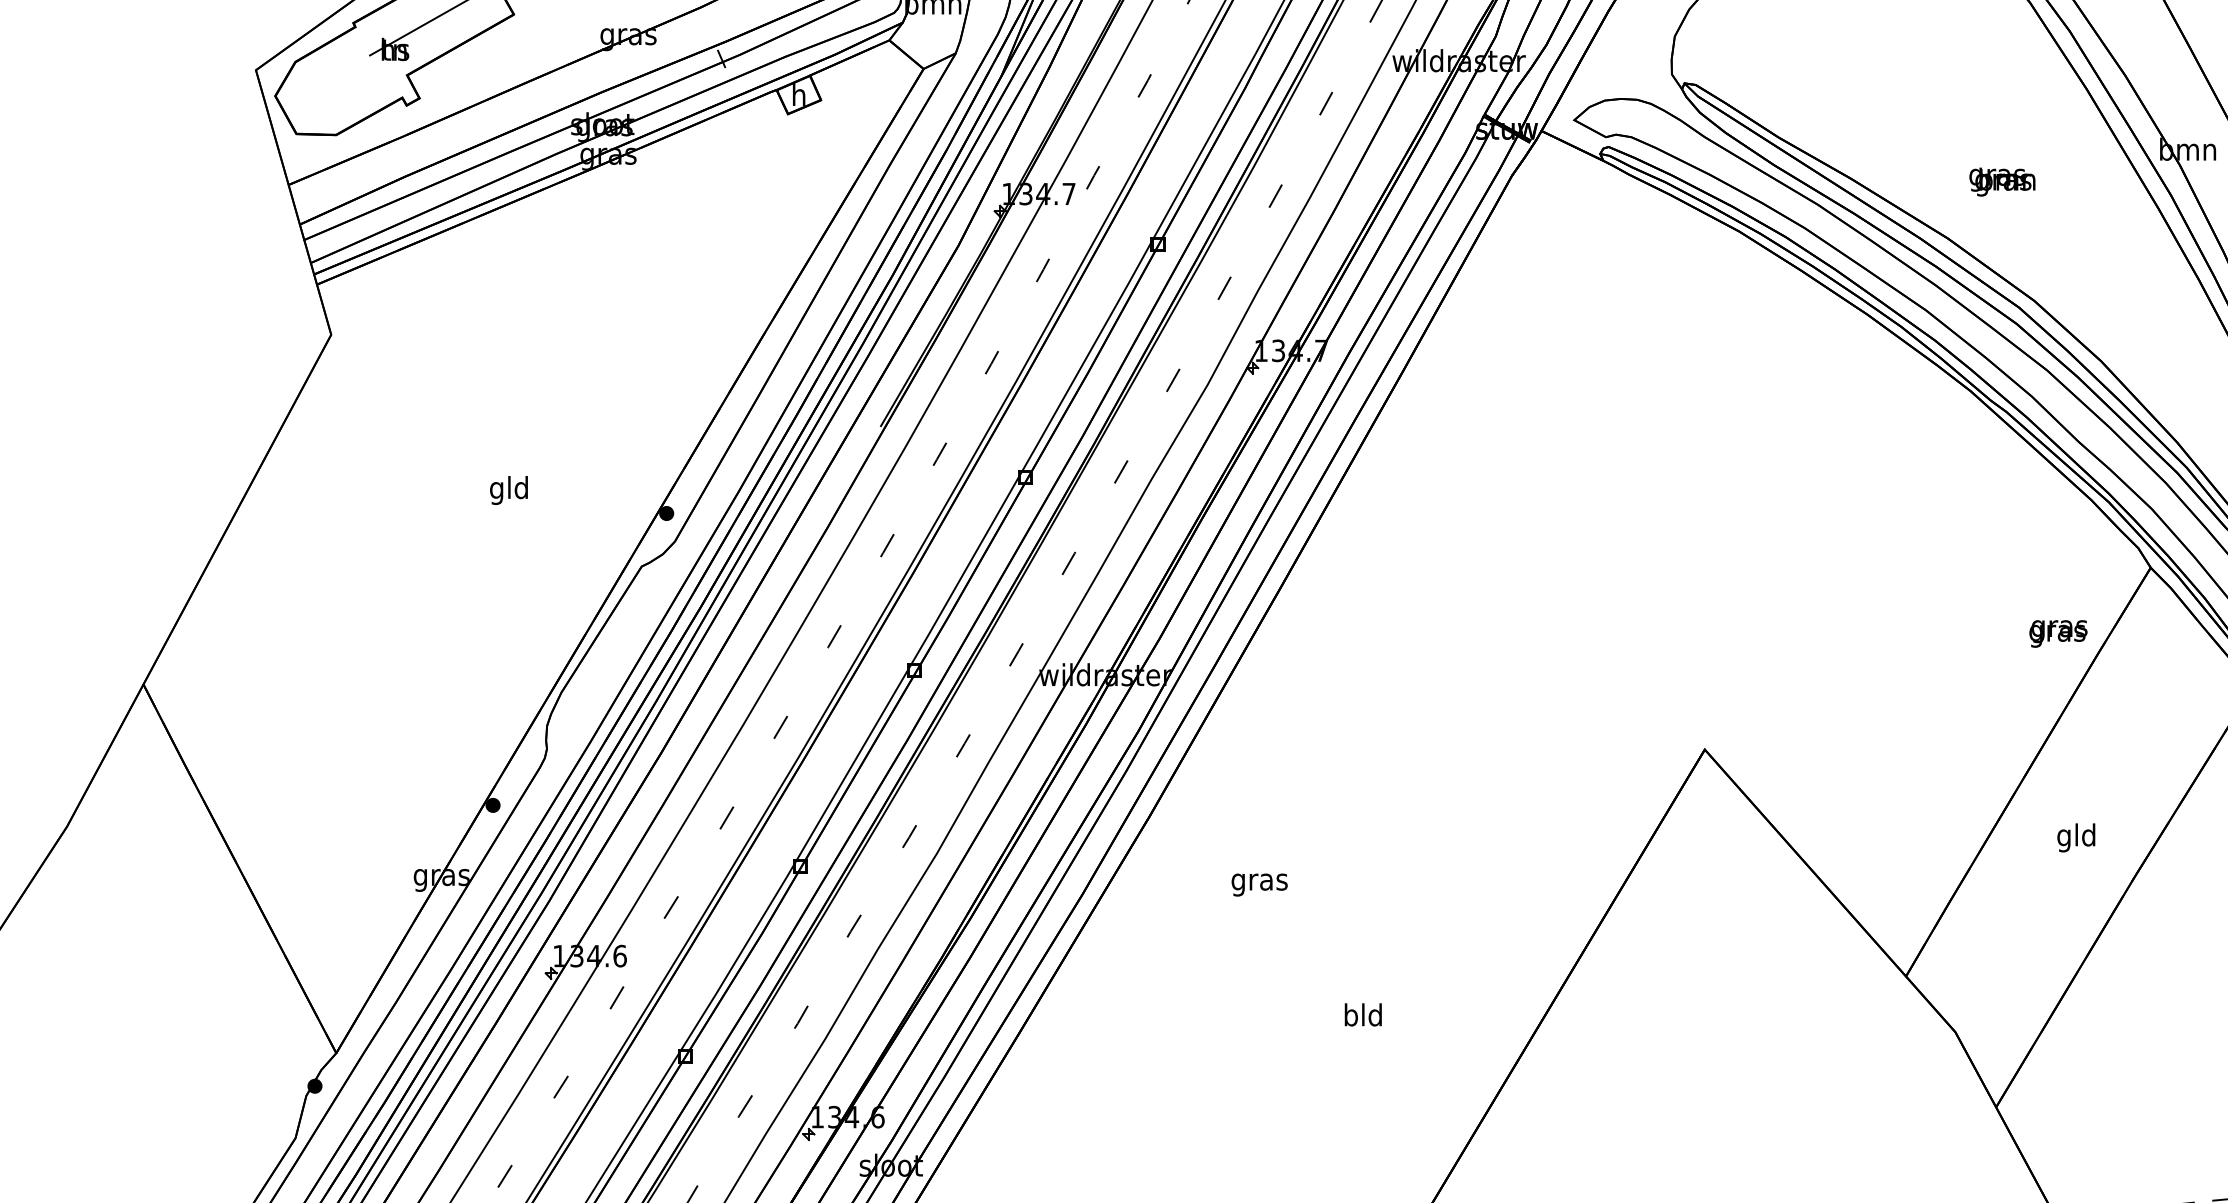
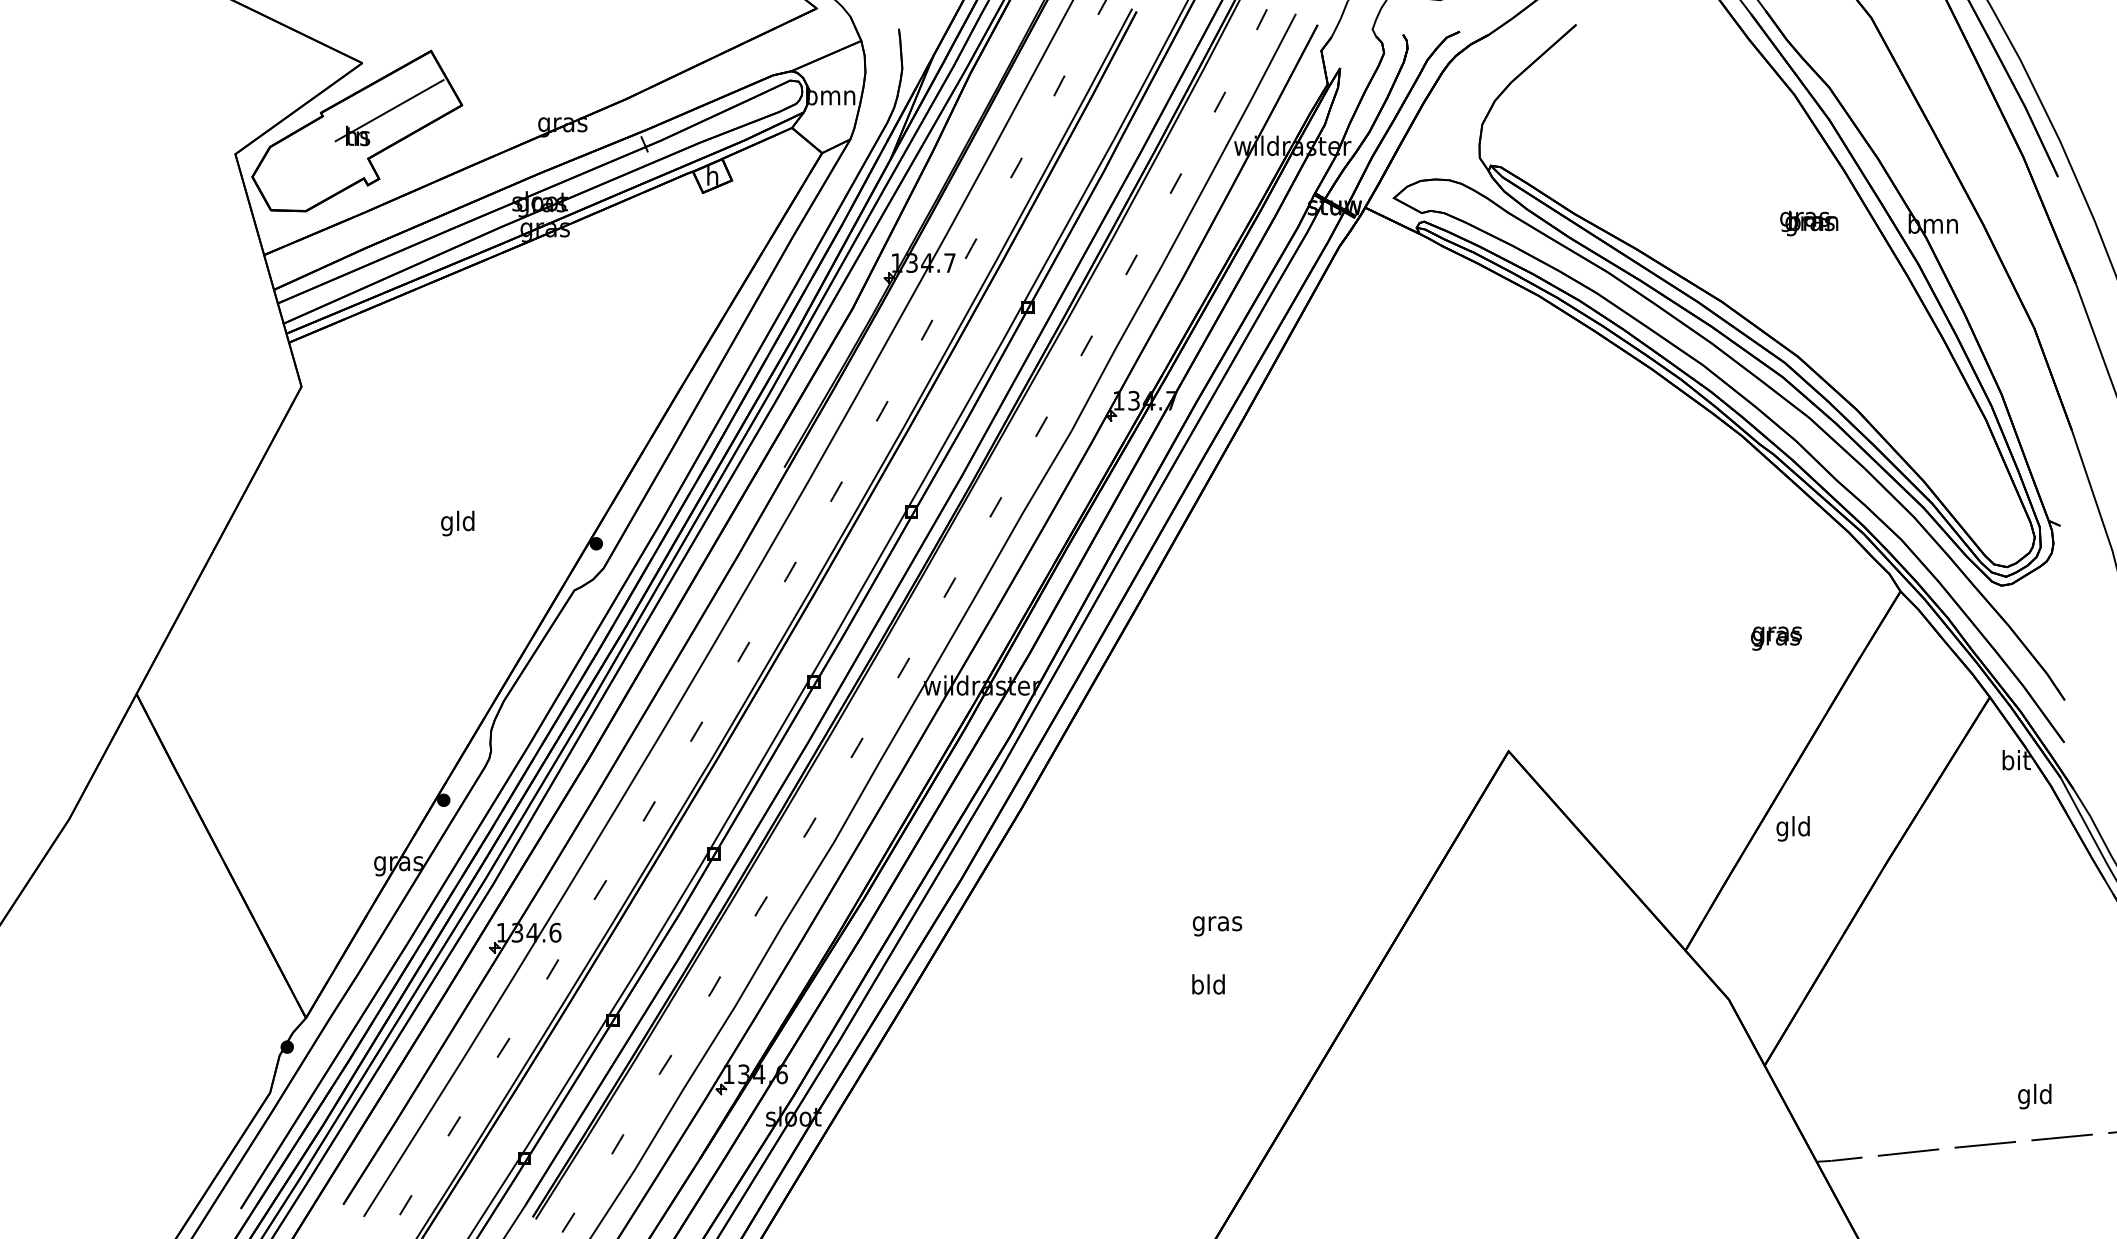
text: (2002, 182) -> (1809, 223), moved
text: (2058, 633) -> (1776, 638), moved
text: (2075, 837) -> (1792, 828), moved
text: (1259, 885) -> (1217, 926), moved

